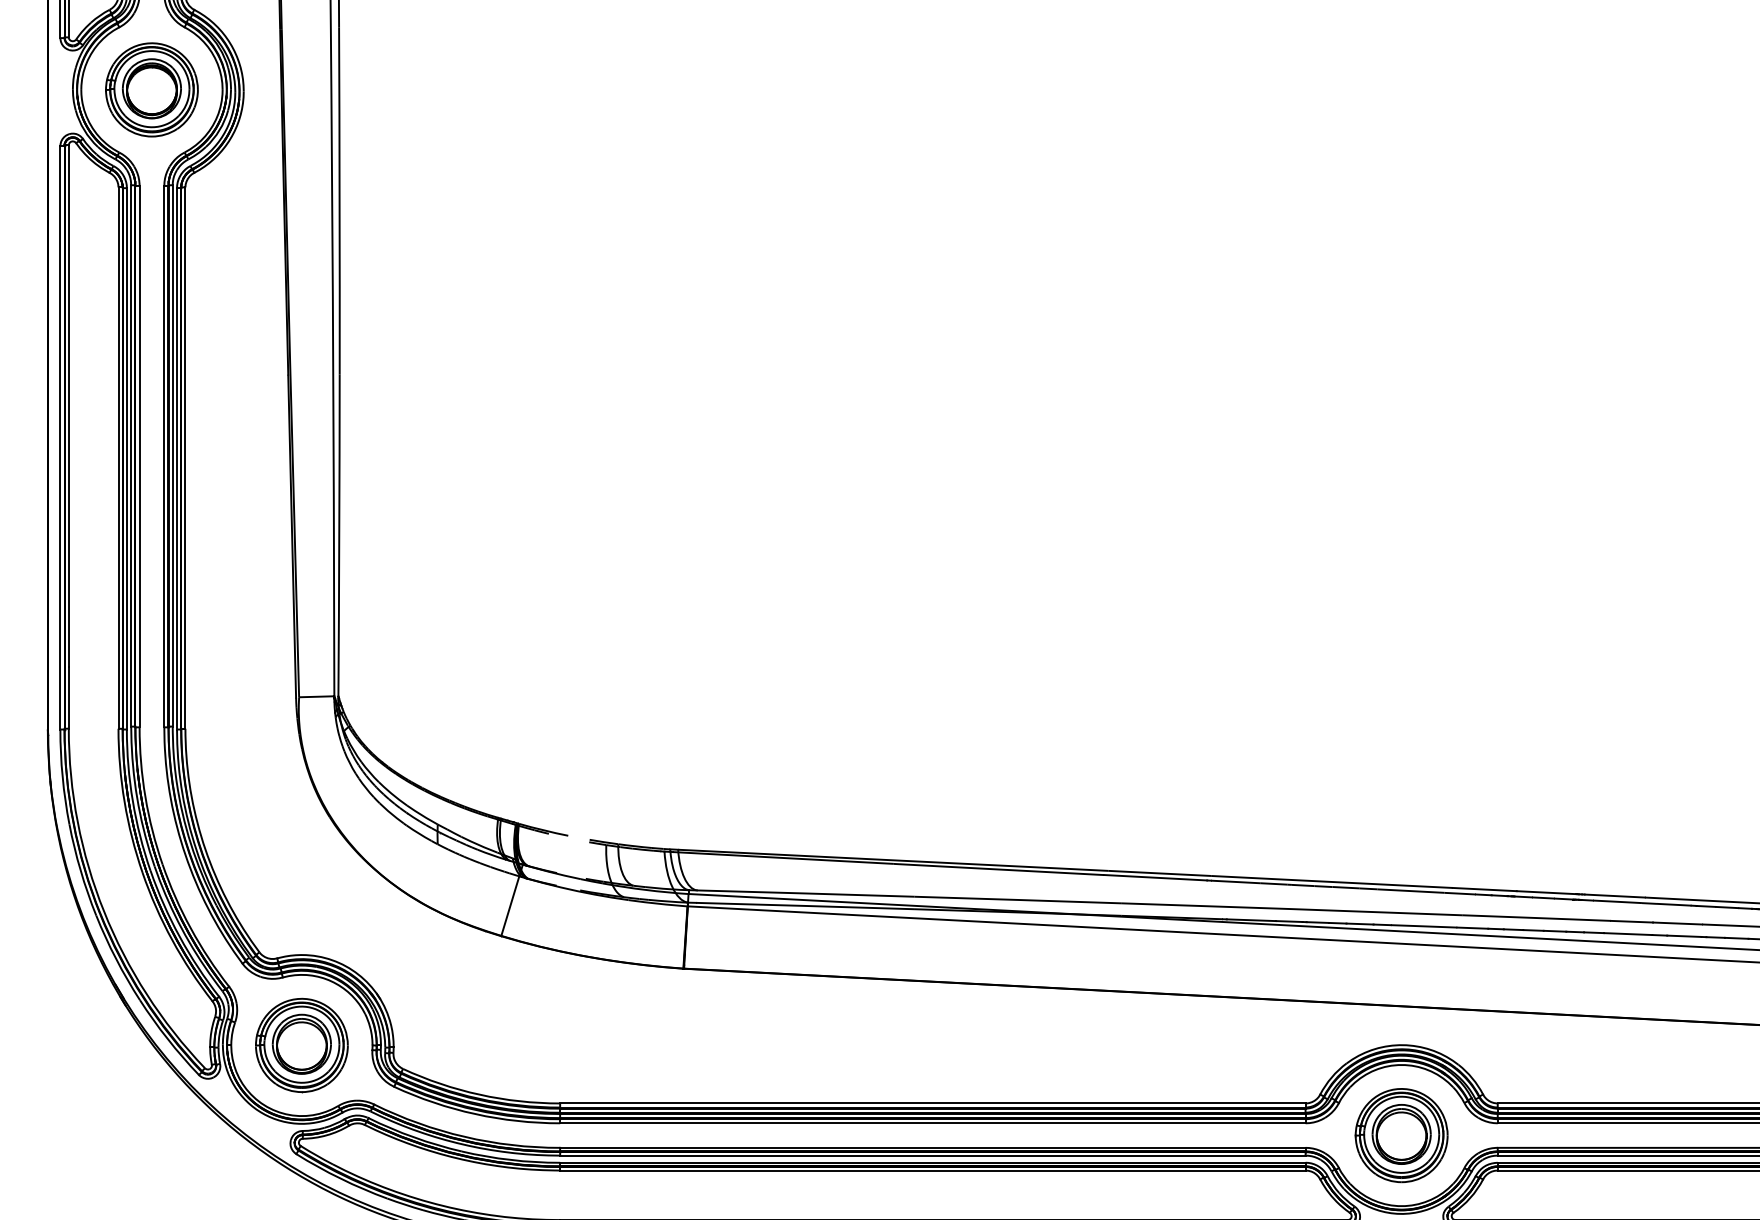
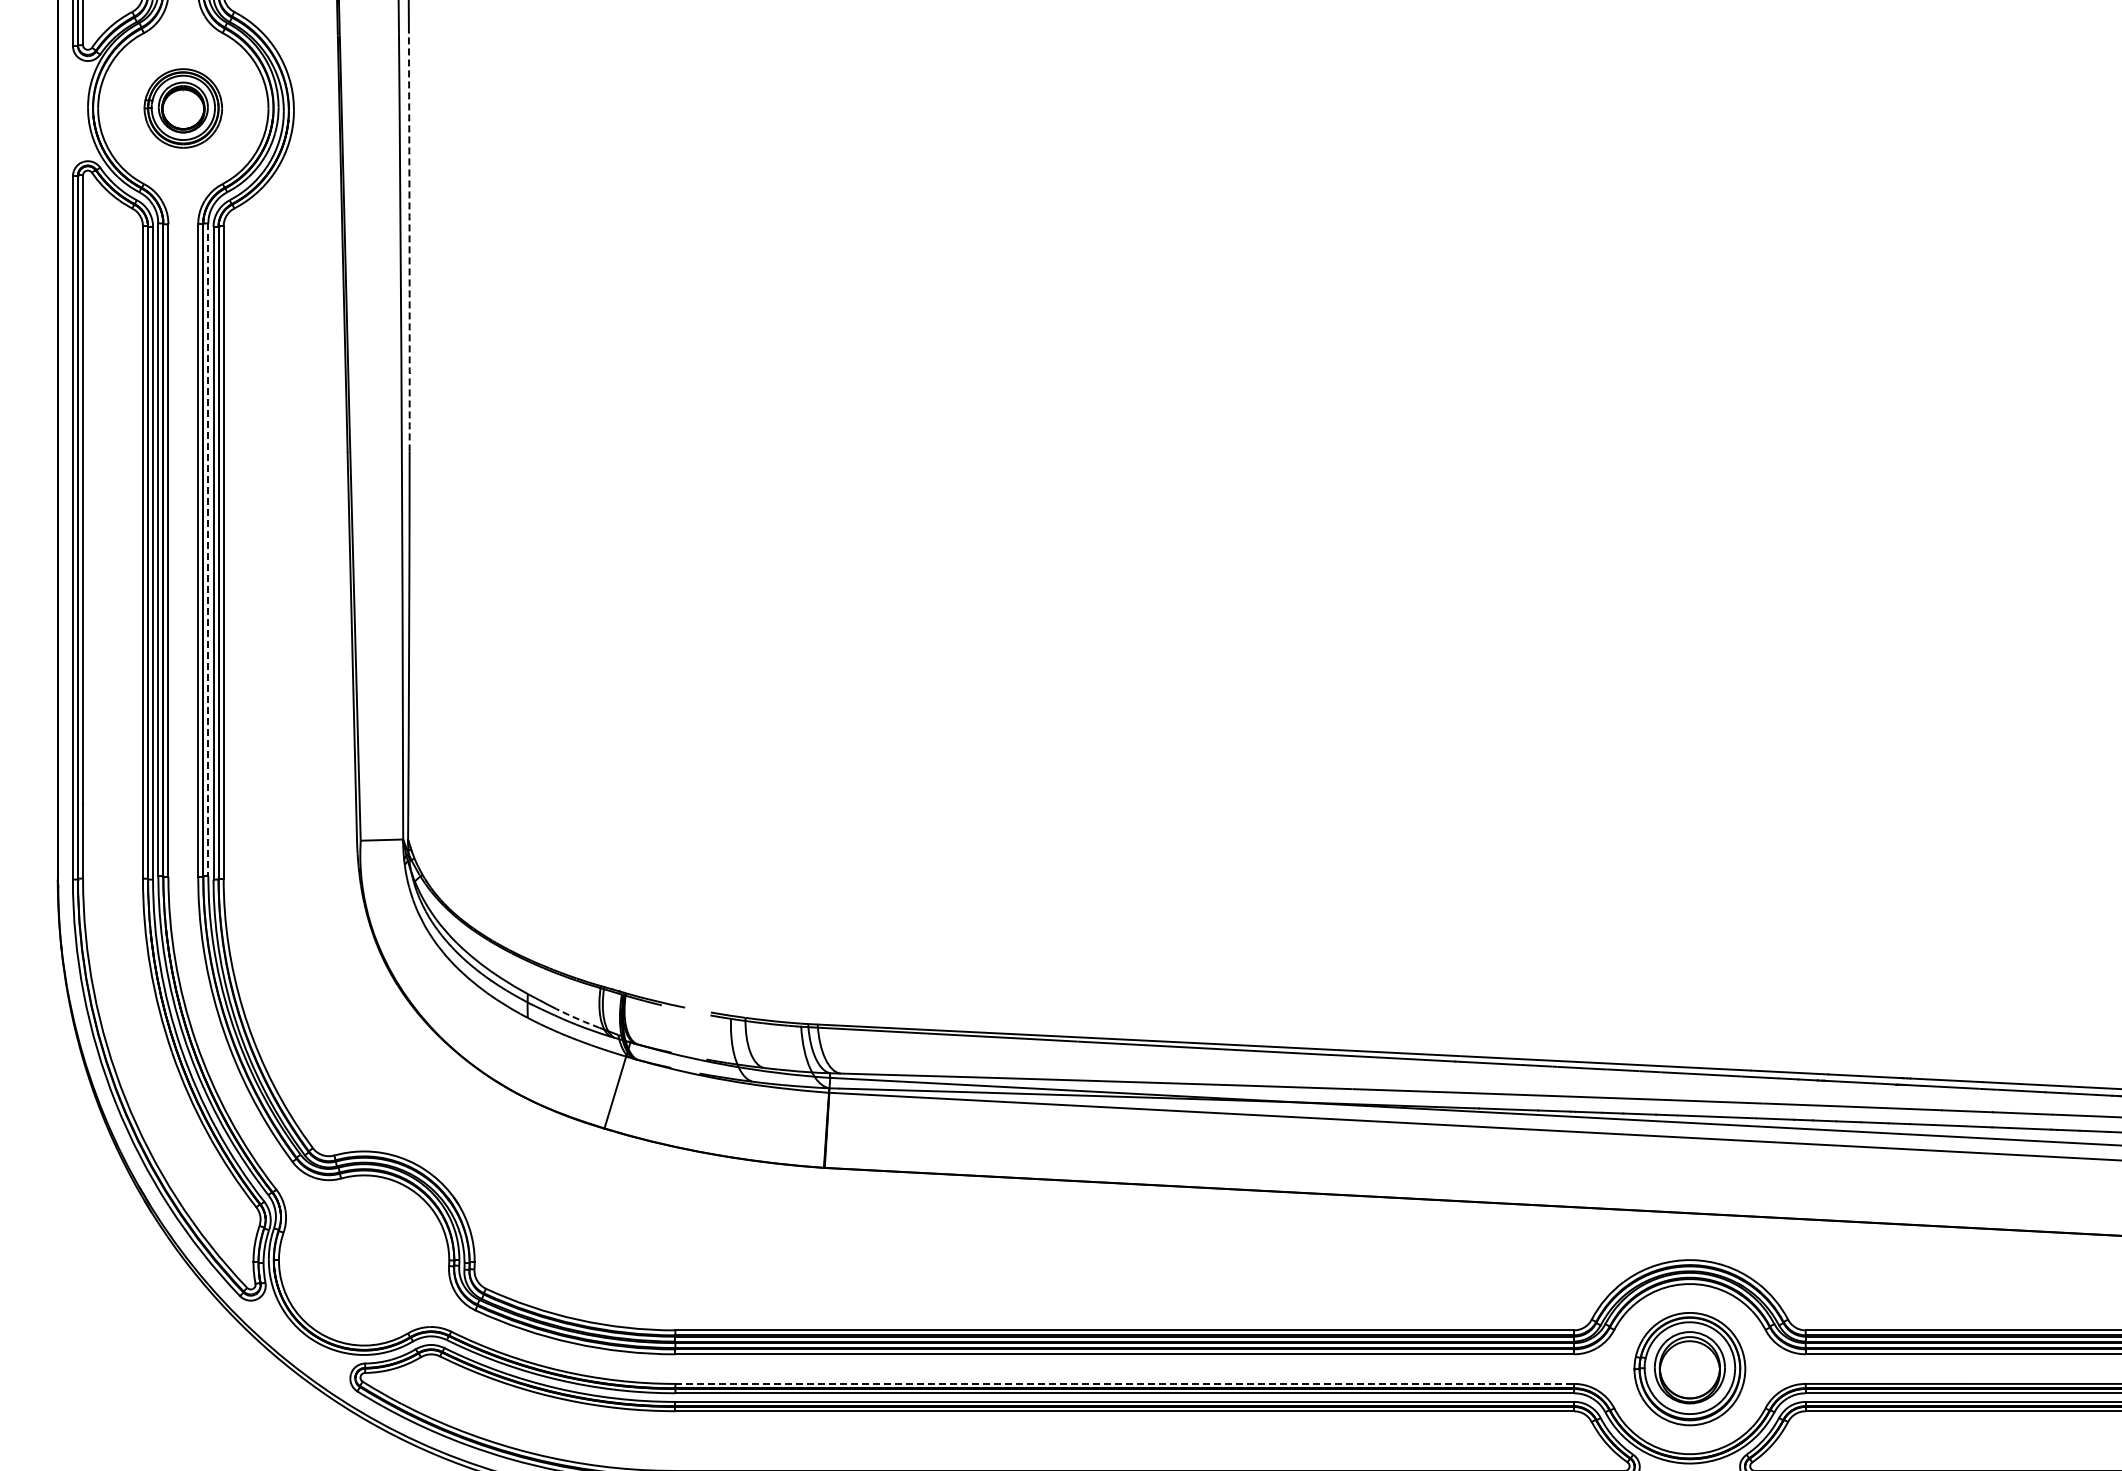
part: (152, 89) -> (183, 108), size x0.7
arc: (339, 201) -> (409, 242), solid -> dashed
line: (172, 456) -> (208, 550), solid -> dashed
line: (478, 844) -> (577, 1018), solid -> dashed
part: (301, 1045) -> (363, 1260), removed
line: (933, 1147) -> (1125, 1383), solid -> dashed

